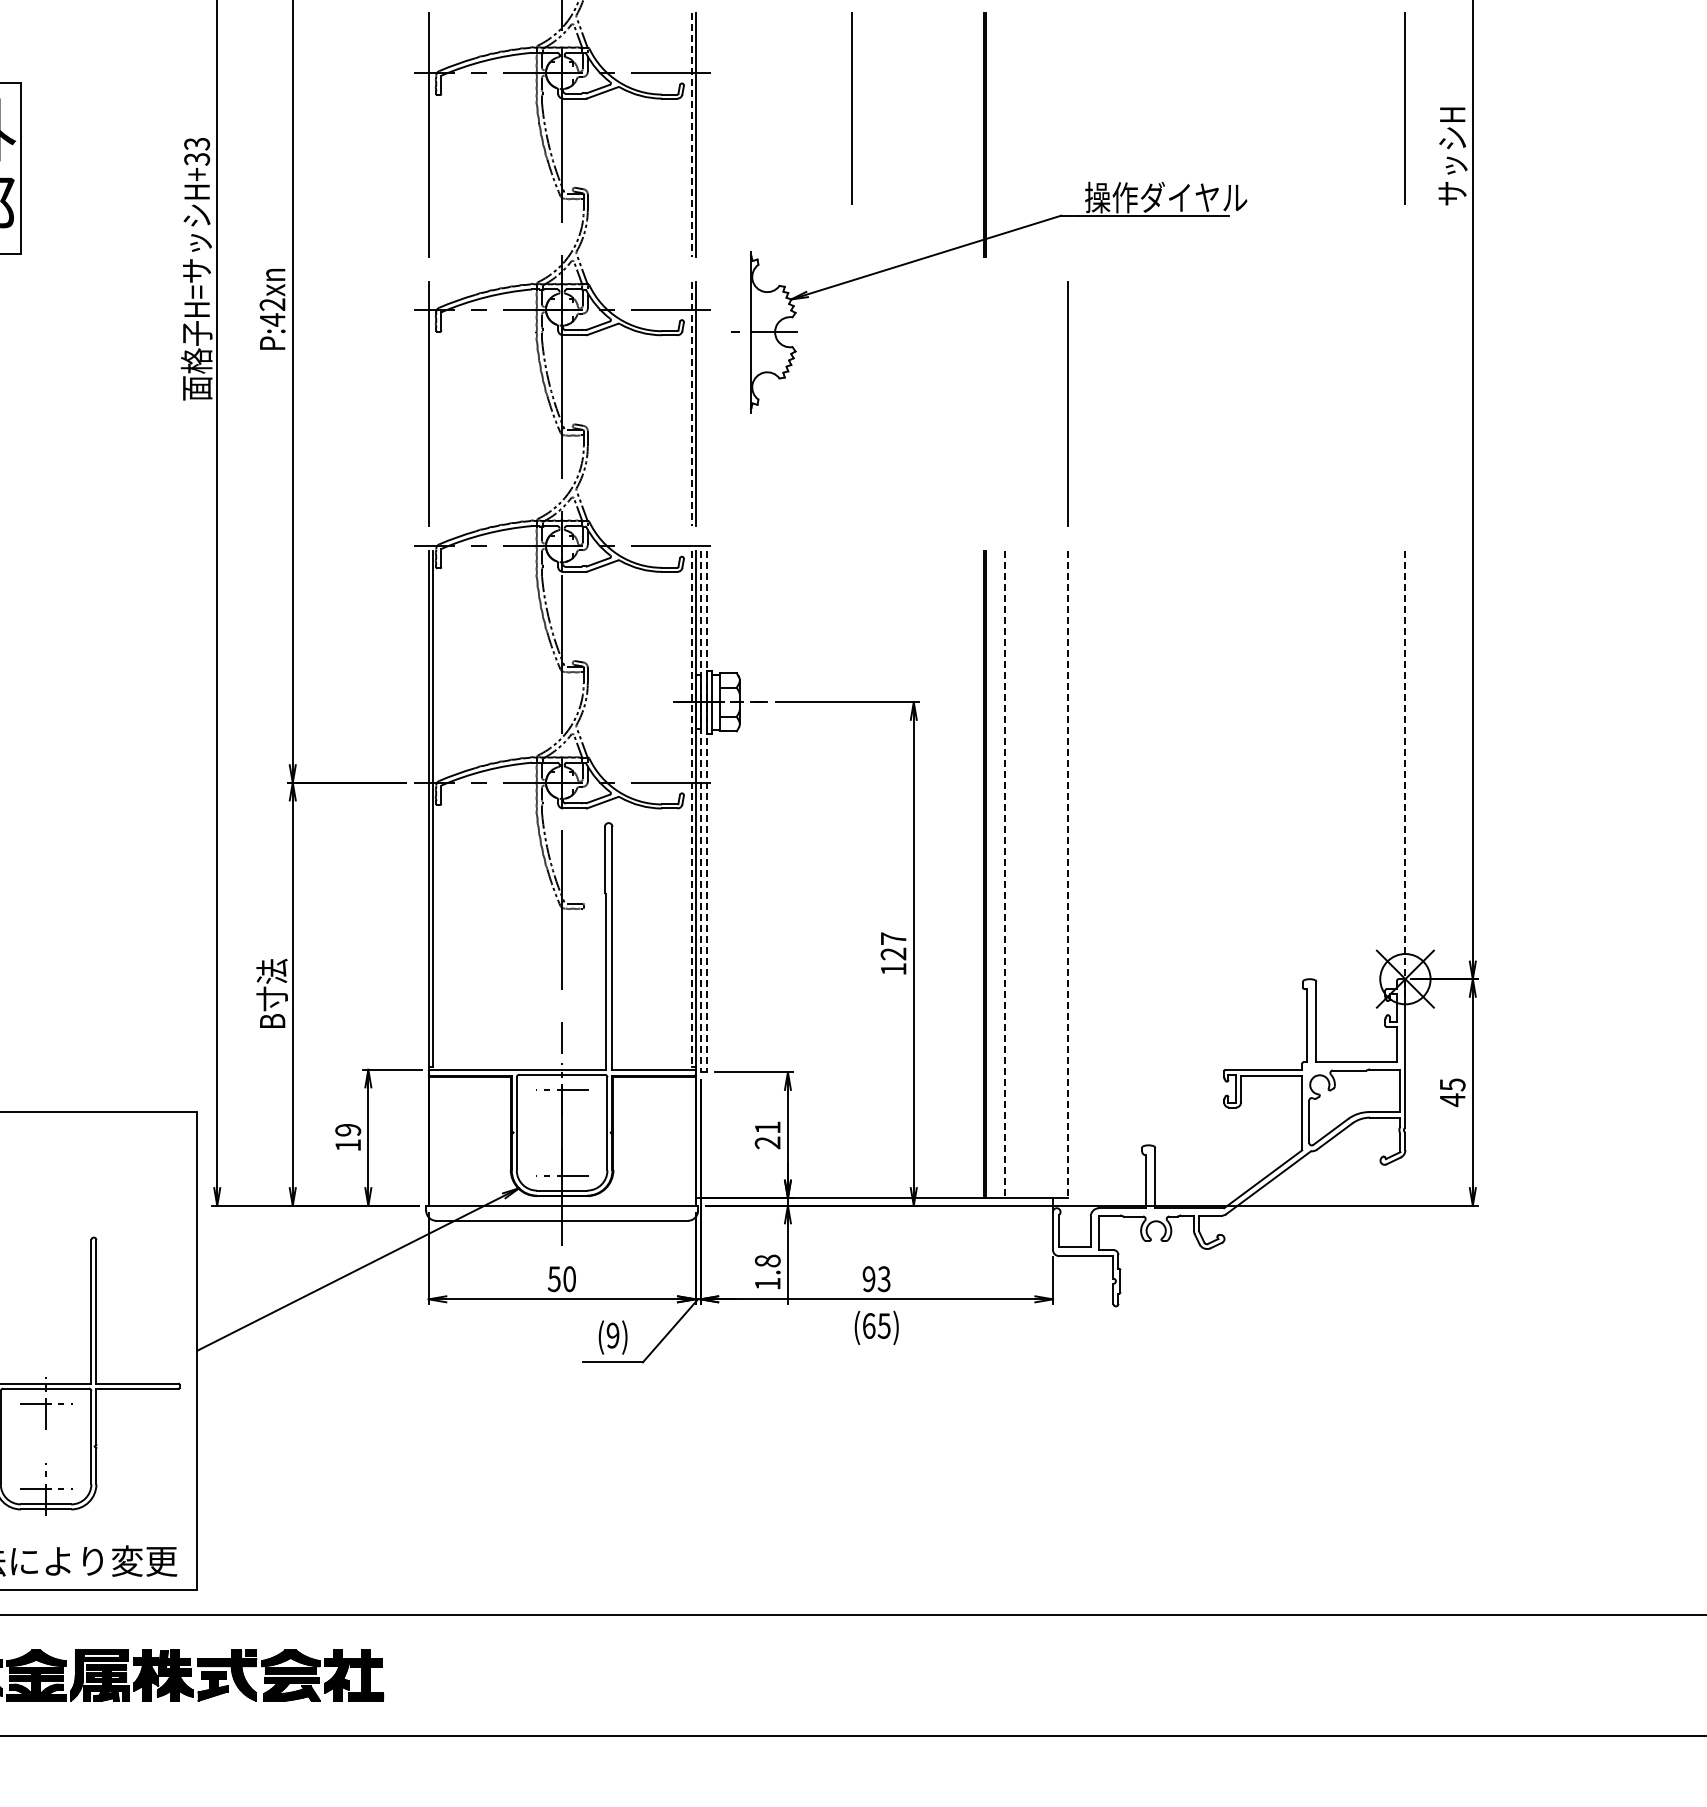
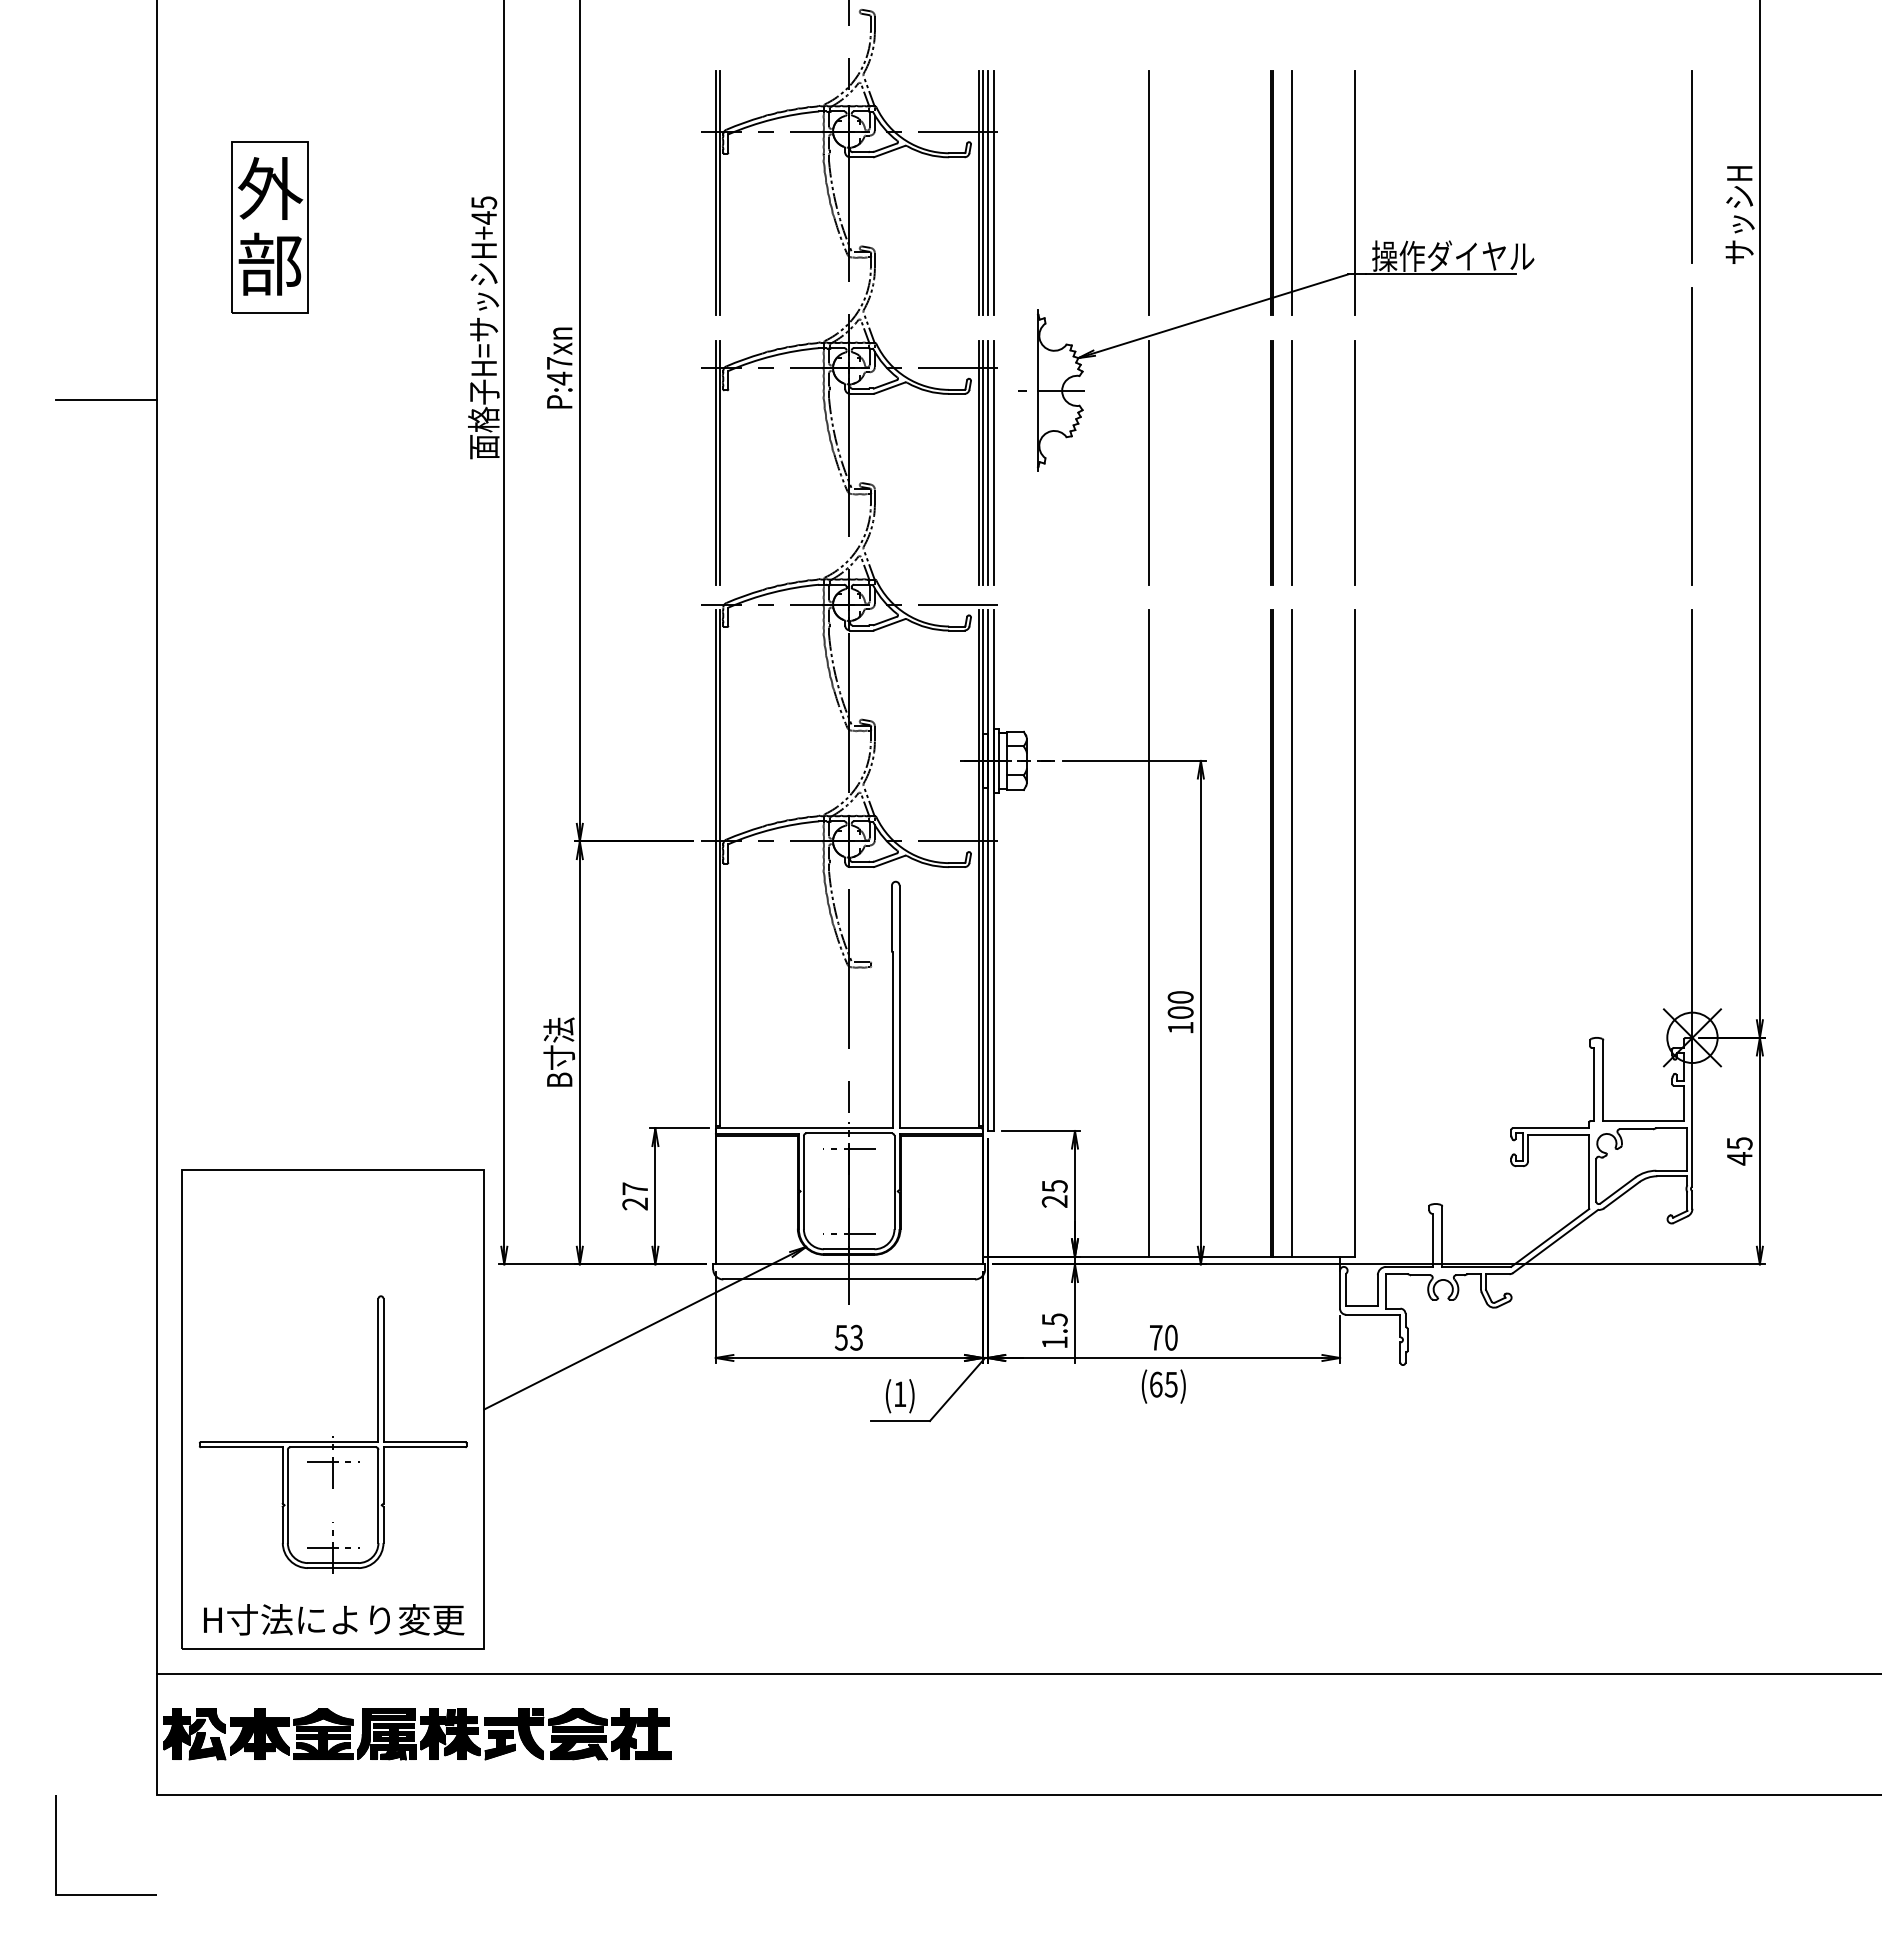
line: (851, 107) -> (1138, 166), removed
line: (432, 134) -> (719, 193), added
line: (691, 134) -> (978, 193), dashed -> solid
line: (700, 134) -> (987, 193), added
line: (707, 134) -> (994, 193), added
line: (862, 134) -> (1149, 193), added
line: (1005, 134) -> (1292, 193), added
line: (1067, 134) -> (1354, 193), added
text: (197, 151) -> (484, 210), H+33 -> H+45
text: (272, 304) -> (559, 363), P:42xn -> P:47xn
line: (1405, 376) -> (1692, 435), added
line: (432, 403) -> (719, 462), added
line: (700, 403) -> (987, 462), added
line: (707, 403) -> (994, 462), added
line: (862, 403) -> (1149, 462), added
line: (984, 403) -> (1271, 462), added
line: (1004, 403) -> (1291, 462), added
line: (691, 404) -> (978, 463), dashed -> solid
line: (1405, 777) -> (1692, 836), dashed -> solid
line: (691, 809) -> (978, 868), dashed -> solid
line: (700, 811) -> (987, 870), dashed -> solid
line: (707, 811) -> (994, 870), dashed -> solid
line: (862, 873) -> (1149, 932), added
line: (1005, 874) -> (1292, 933), dashed -> solid
line: (1067, 874) -> (1354, 933), dashed -> solid
text: (893, 945) -> (1180, 1004), 127 -> 100
text: (767, 1127) -> (1054, 1186), 21 -> 25
text: (348, 1137) -> (635, 1196), 19 -> 27
text: (767, 1260) -> (1054, 1319), 1.8 -> 1.5
text: (569, 1278) -> (856, 1337), 50 -> 53
text: (876, 1278) -> (1163, 1337), 93 -> 70
text: (612, 1335) -> (899, 1394), (9) -> (1)

